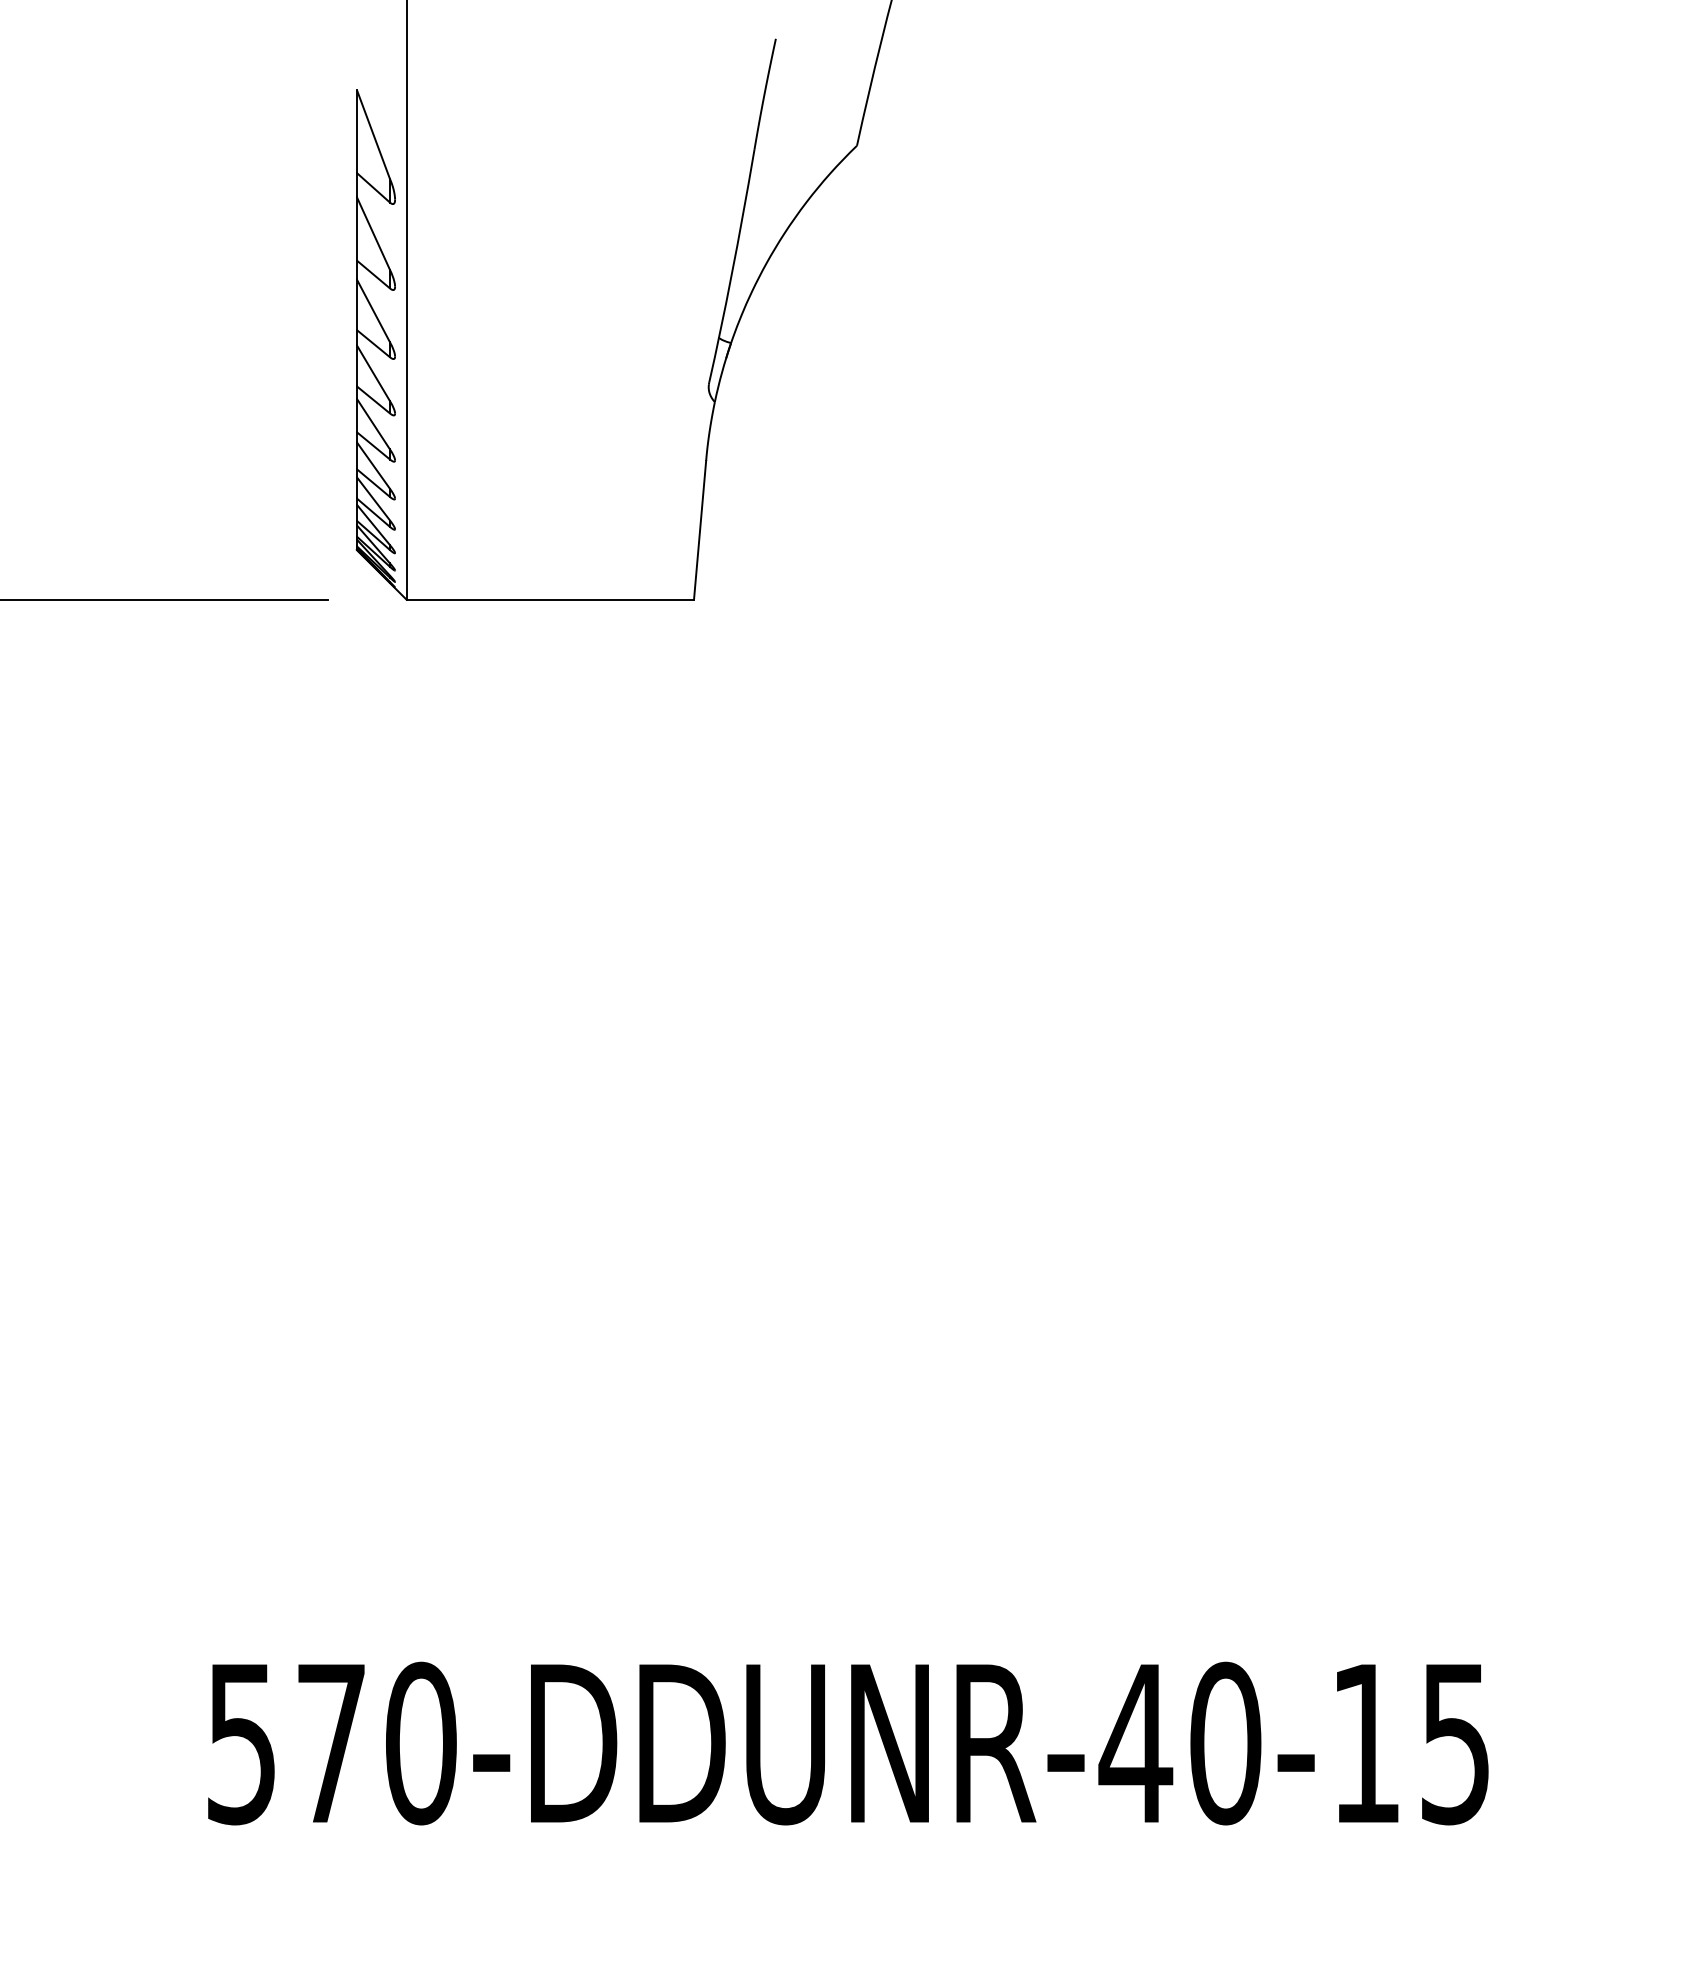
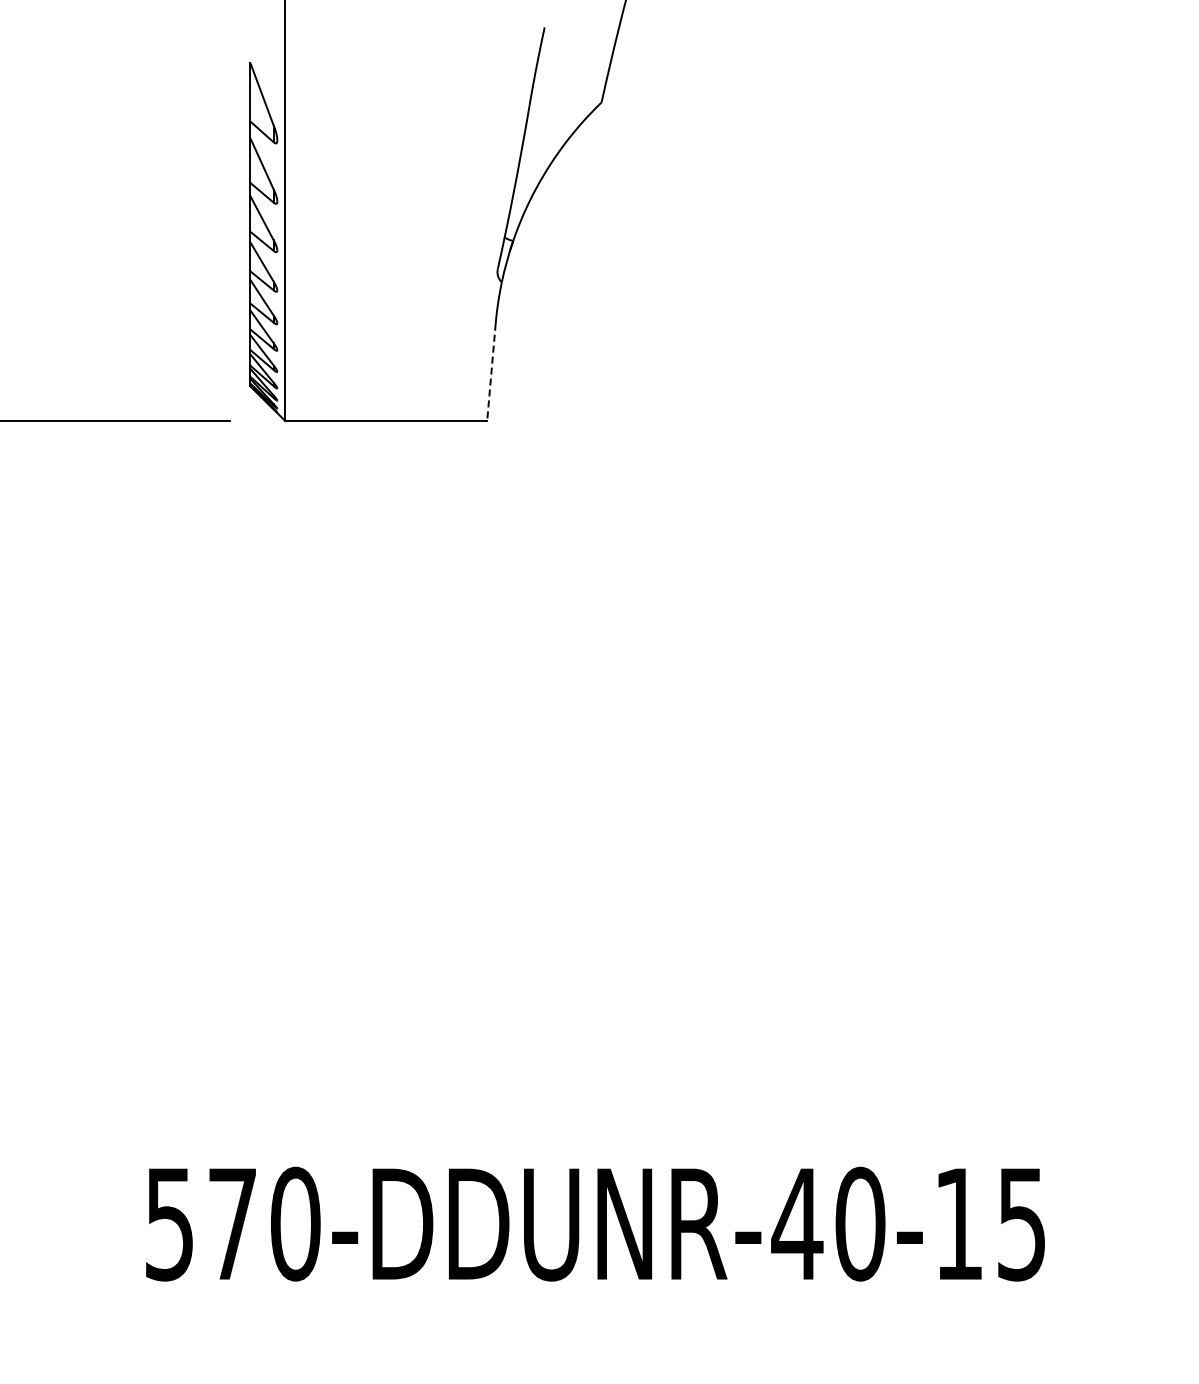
line: (700, 530) -> (491, 372), solid -> dashed

